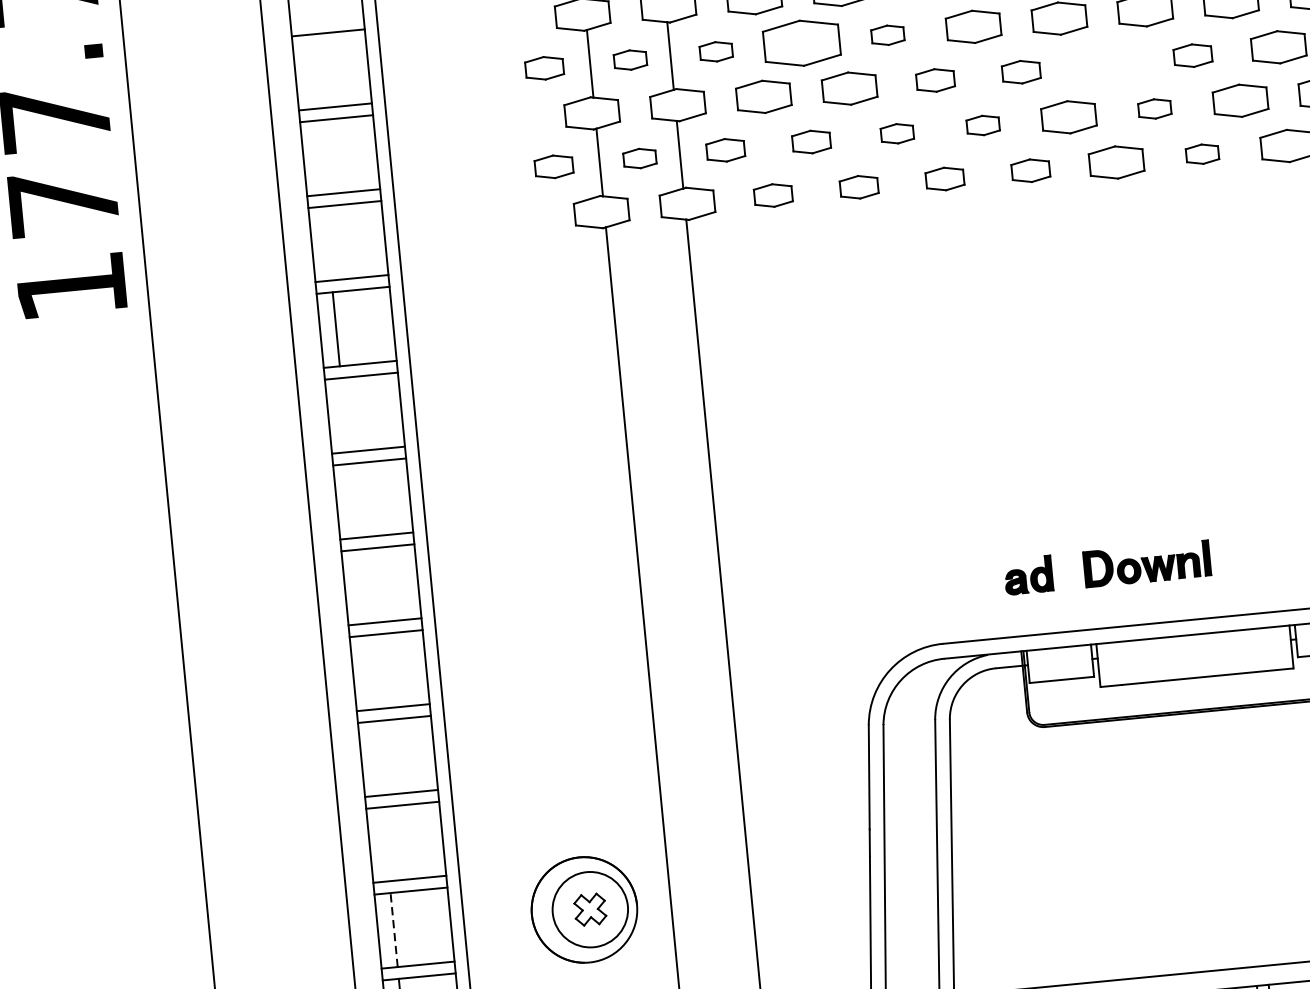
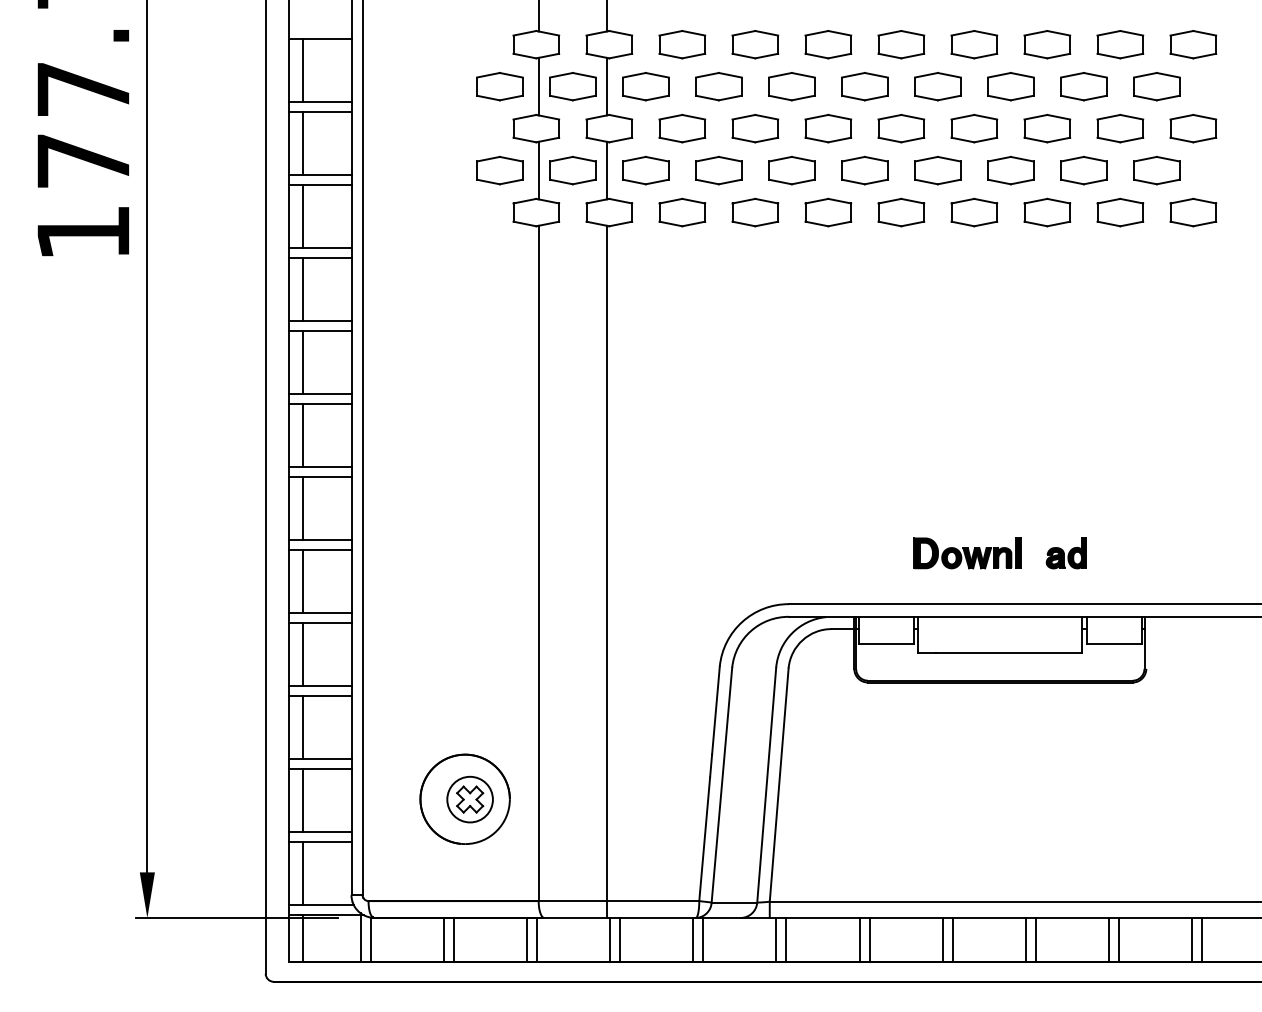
part: (887, 35) -> (791, 86), size x1.67
part: (801, 43) -> (718, 86), size x0.71
part: (715, 51) -> (645, 86), size x1.67
part: (1193, 55) -> (1047, 128), size x1.43
part: (629, 59) -> (572, 86), size x1.67
part: (1107, 63) -> (974, 128), added
part: (544, 68) -> (499, 86), size x1.43
line: (311, 71) -> (303, 70), added
part: (1021, 71) -> (901, 128), size x1.43
part: (935, 80) -> (828, 128), size x1.43
part: (1154, 108) -> (1010, 170), size x1.67
part: (982, 125) -> (864, 170), size x1.67
part: (896, 133) -> (791, 170), size x1.67
part: (811, 142) -> (718, 170), size x1.43
part: (725, 150) -> (645, 170), size x1.43
part: (1202, 154) -> (1047, 212), size x1.67
line: (320, 157) -> (303, 143), added
part: (639, 158) -> (572, 170), size x1.67
part: (553, 166) -> (499, 170), size x1.43
part: (1030, 170) -> (901, 212), size x1.43
part: (945, 178) -> (828, 212), size x1.43
part: (859, 187) -> (755, 212), size x1.43
part: (773, 195) -> (682, 212), size x1.43
line: (328, 243) -> (303, 216), added
line: (344, 414) -> (303, 362), added
line: (353, 500) -> (303, 435), added
part: (1027, 575) -> (1065, 553), moved
line: (361, 586) -> (303, 508), added
line: (369, 672) -> (303, 581), added
line: (378, 757) -> (303, 654), added
line: (386, 843) -> (303, 727), added
circle: (589, 909) -> (469, 799), size x0.71
line: (394, 929) -> (303, 800), dashed -> solid

